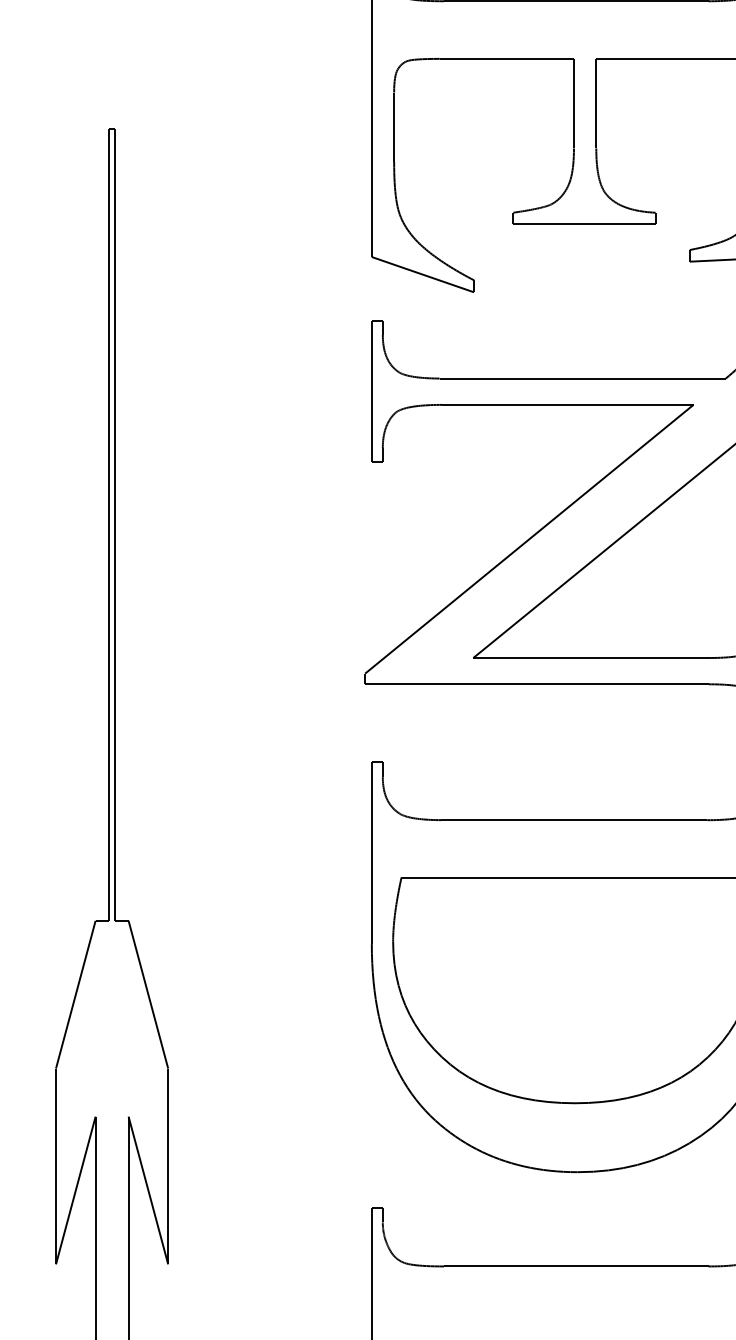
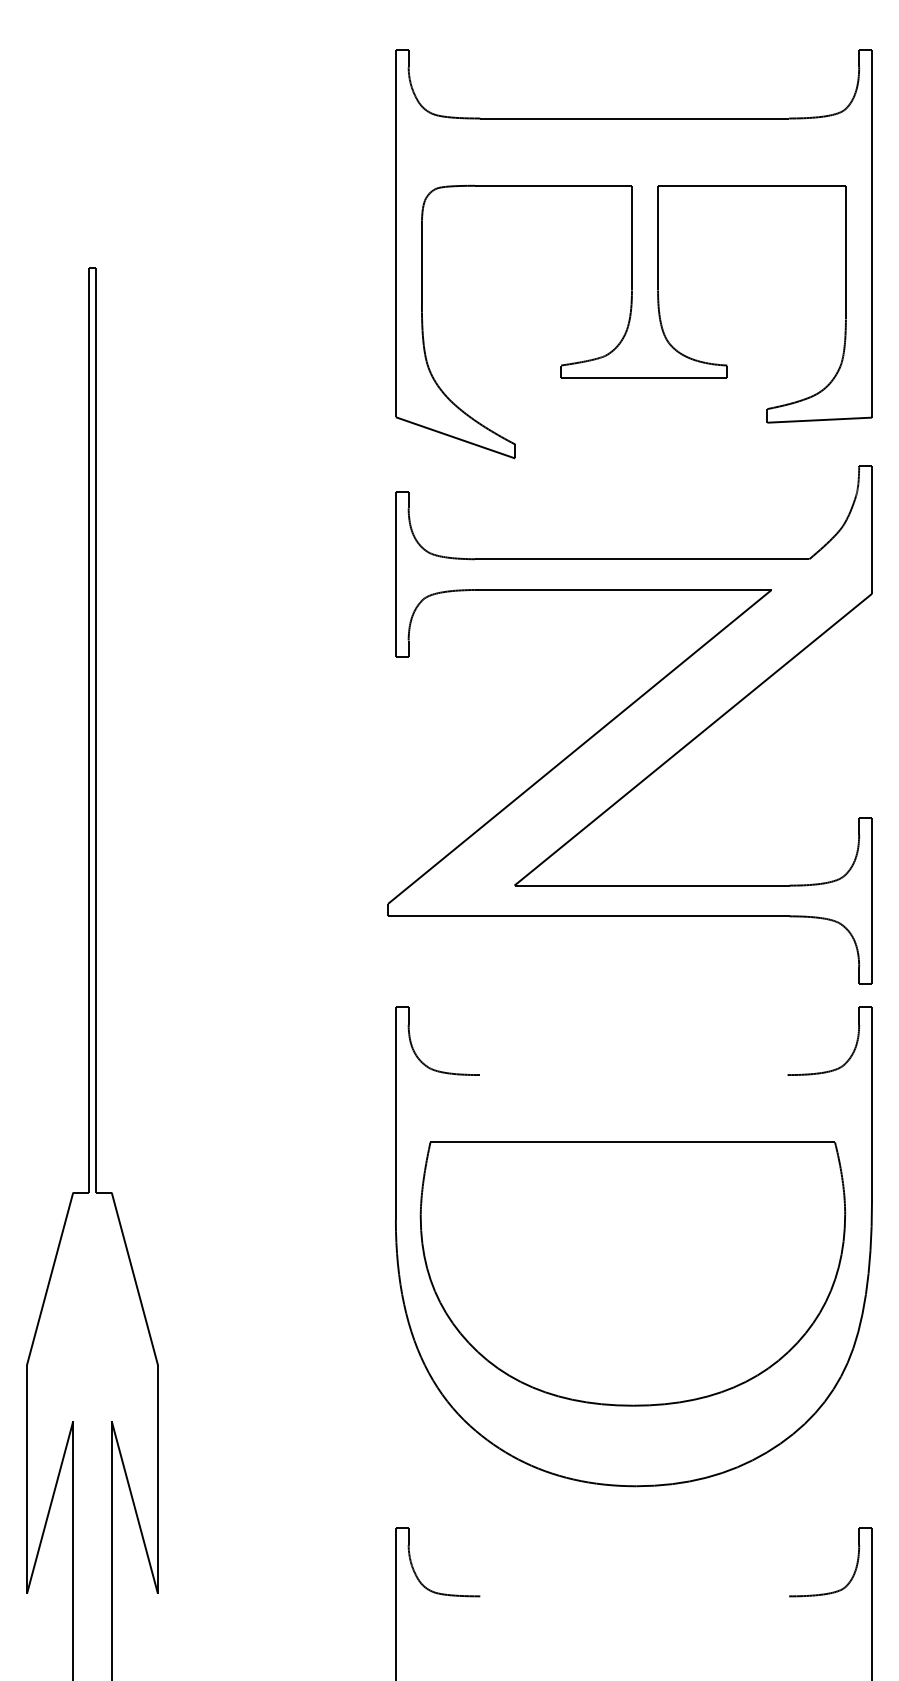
line: (575, 820) -> (633, 1075), removed
line: (576, 1266) -> (634, 1596), removed

